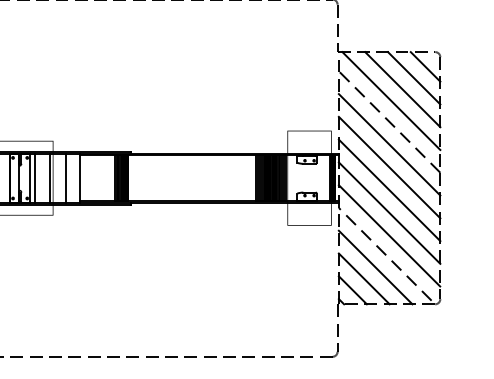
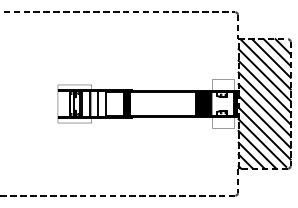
line: (389, 122) -> (264, 75), dashed -> solid
line: (385, 255) -> (262, 143), dashed -> solid

